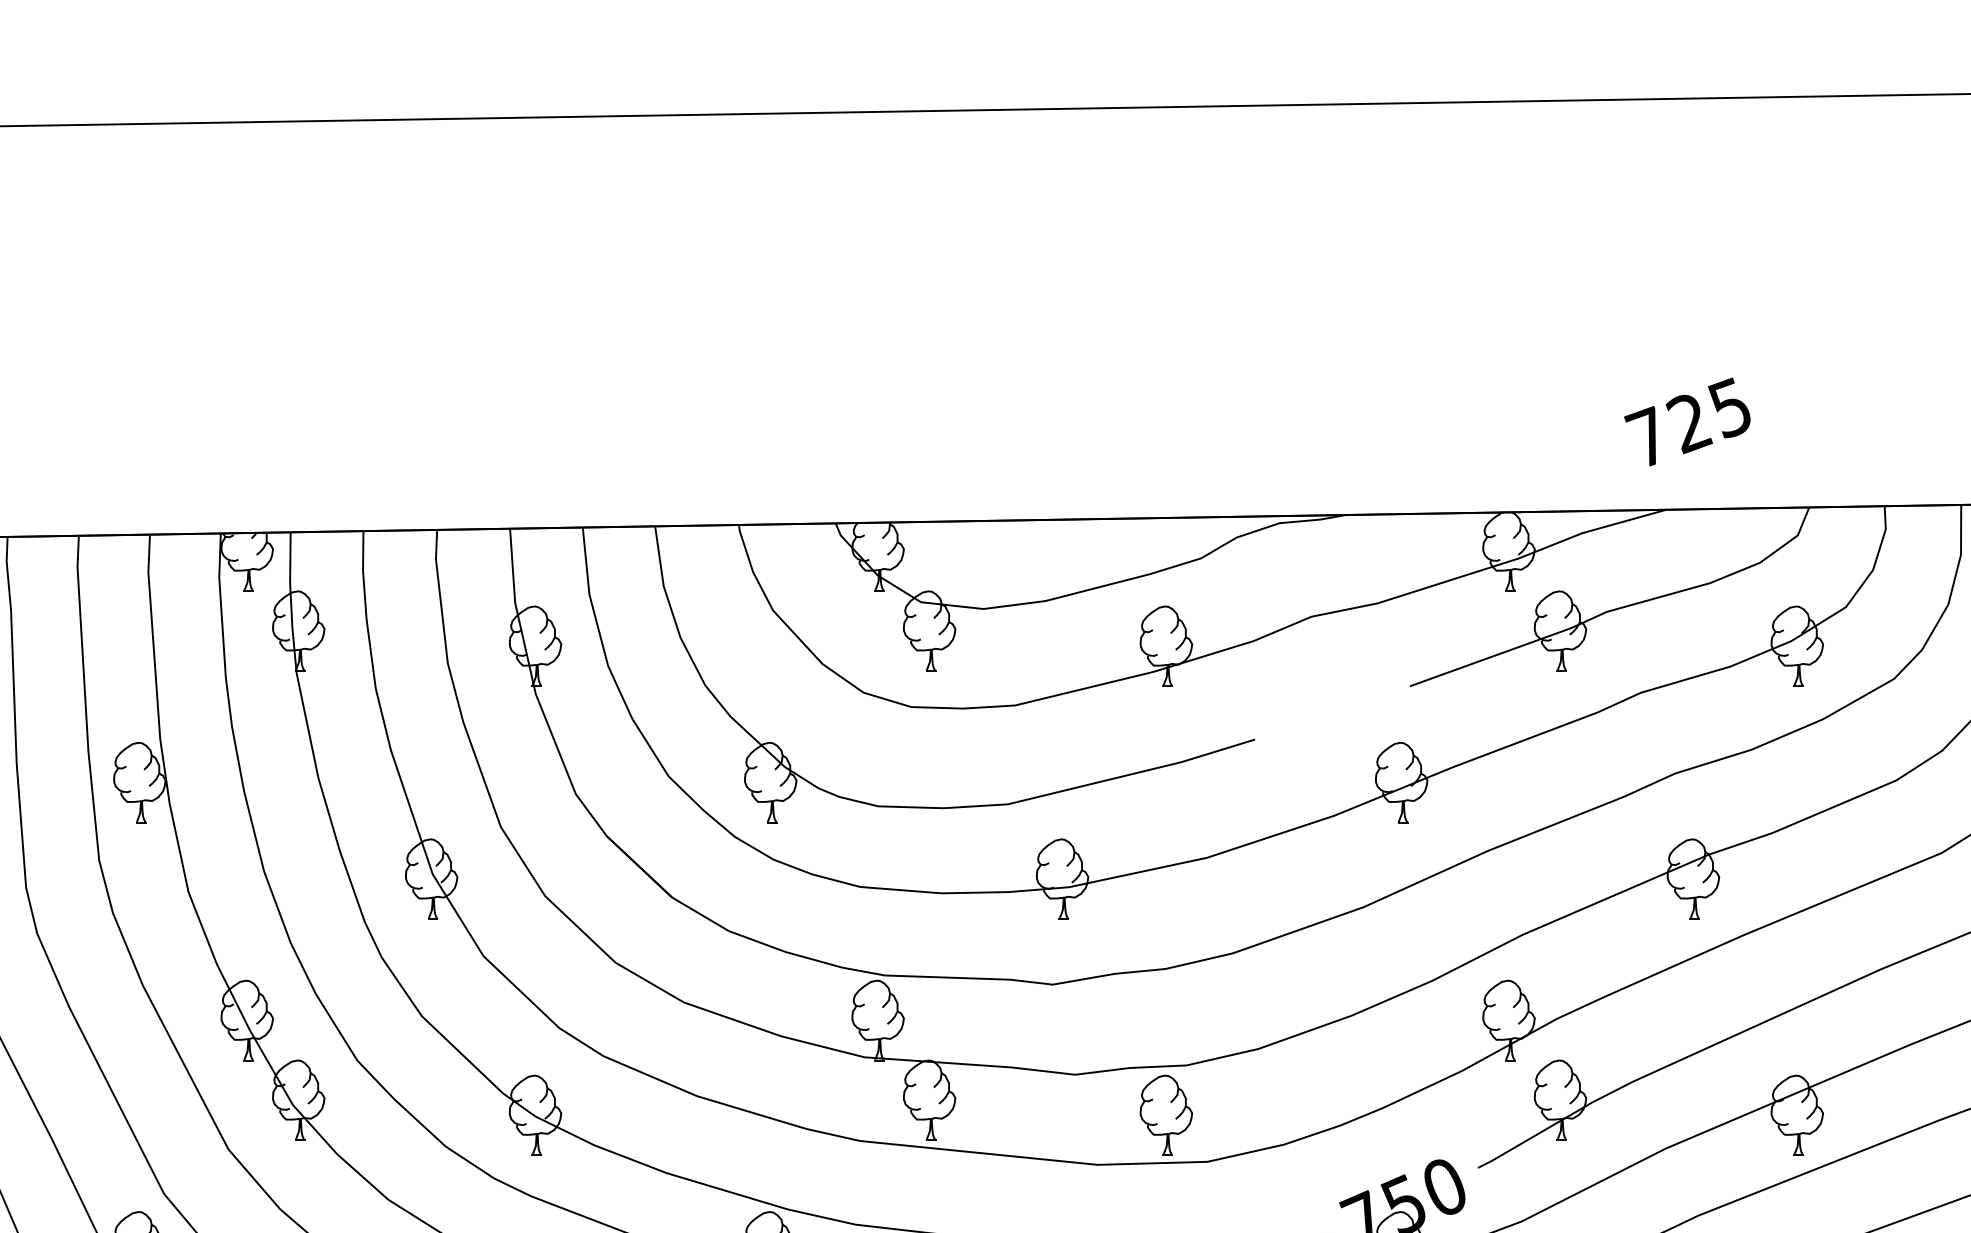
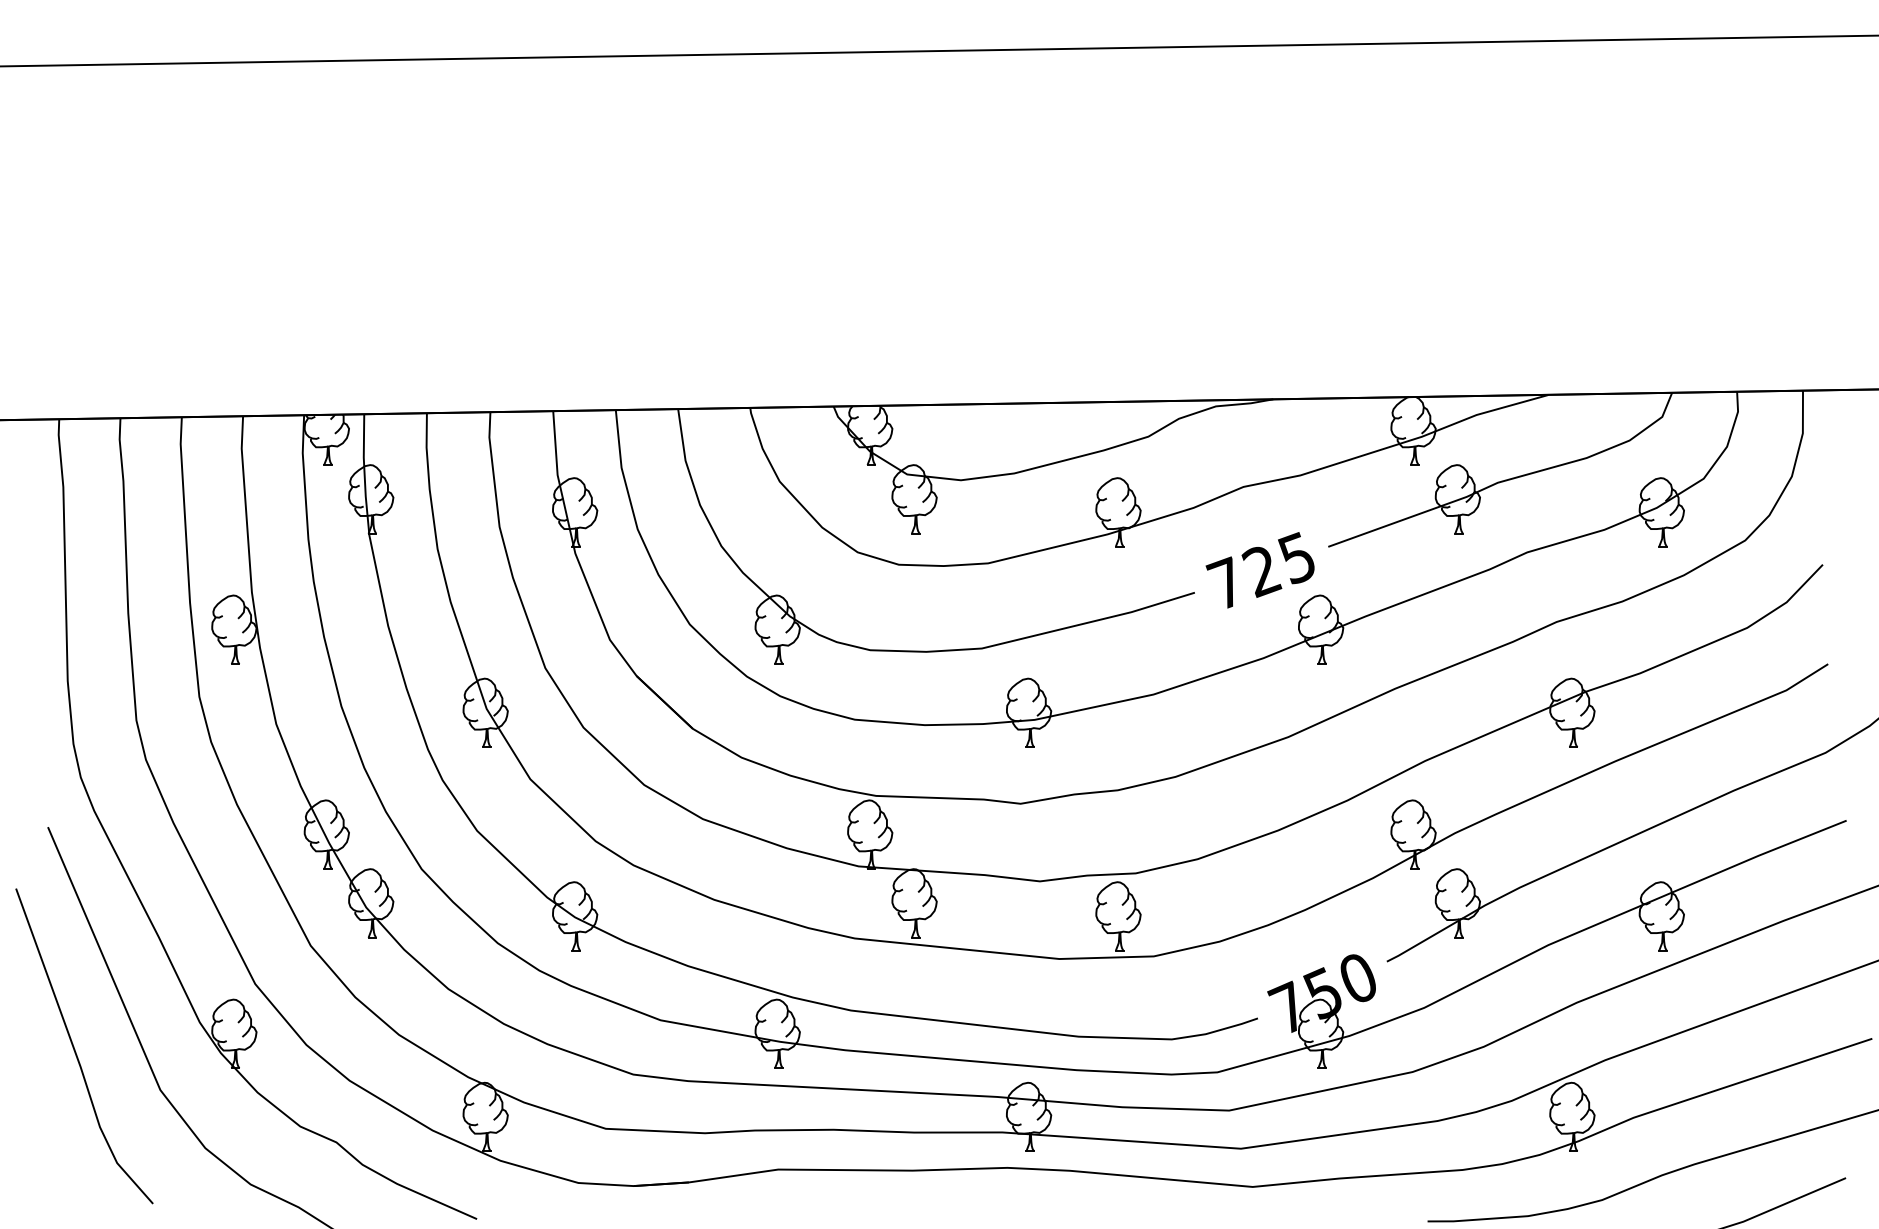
text: (1686, 422) -> (1259, 570), moved

